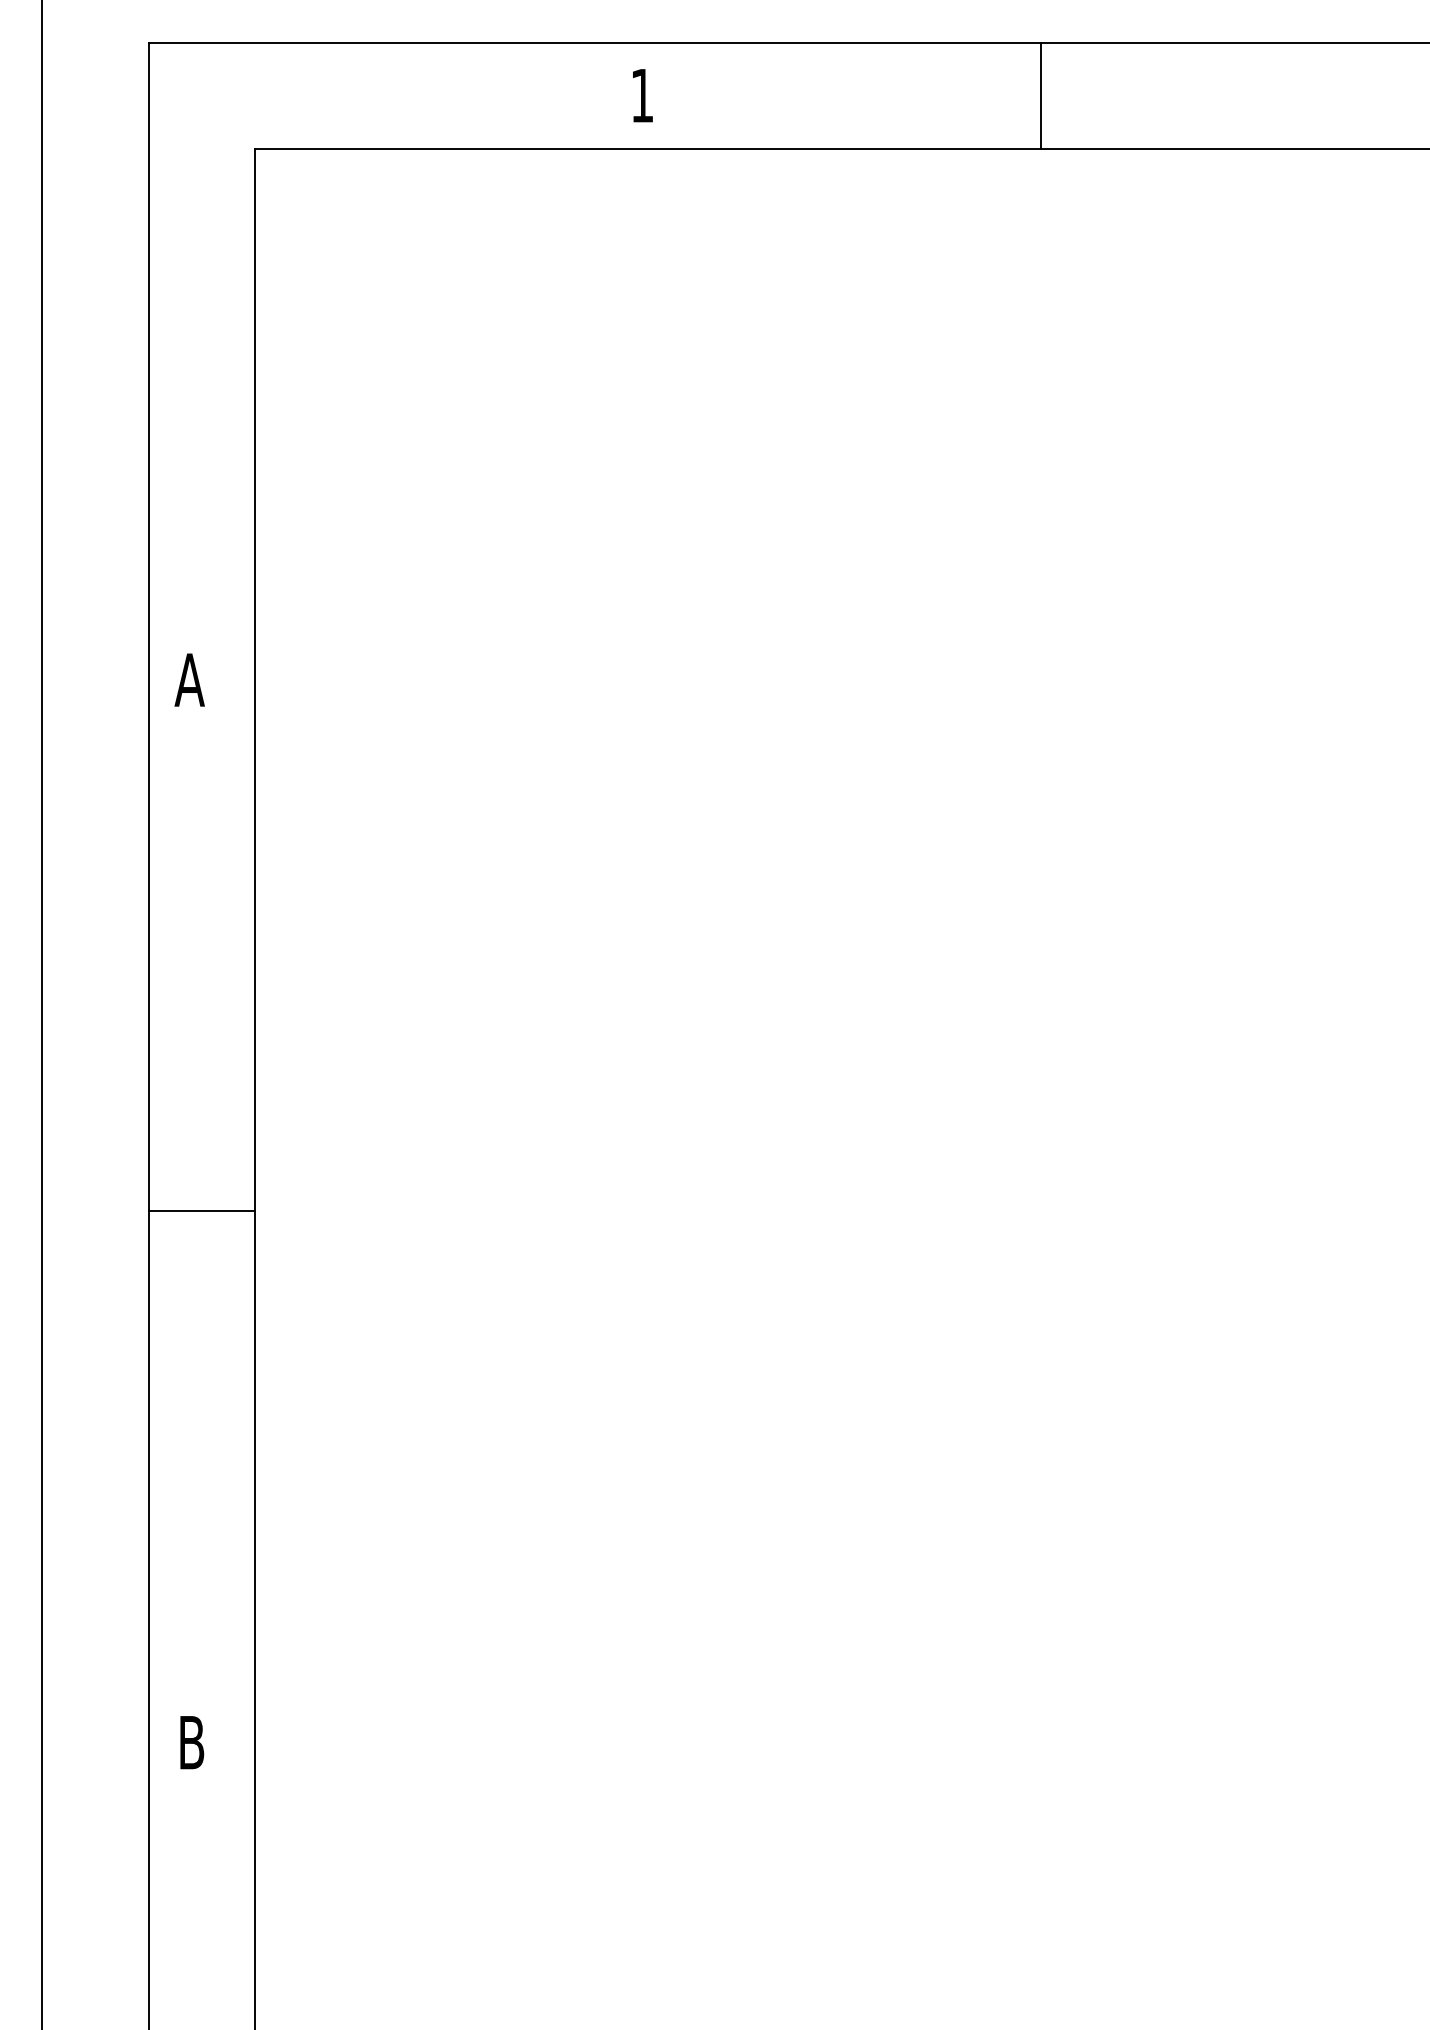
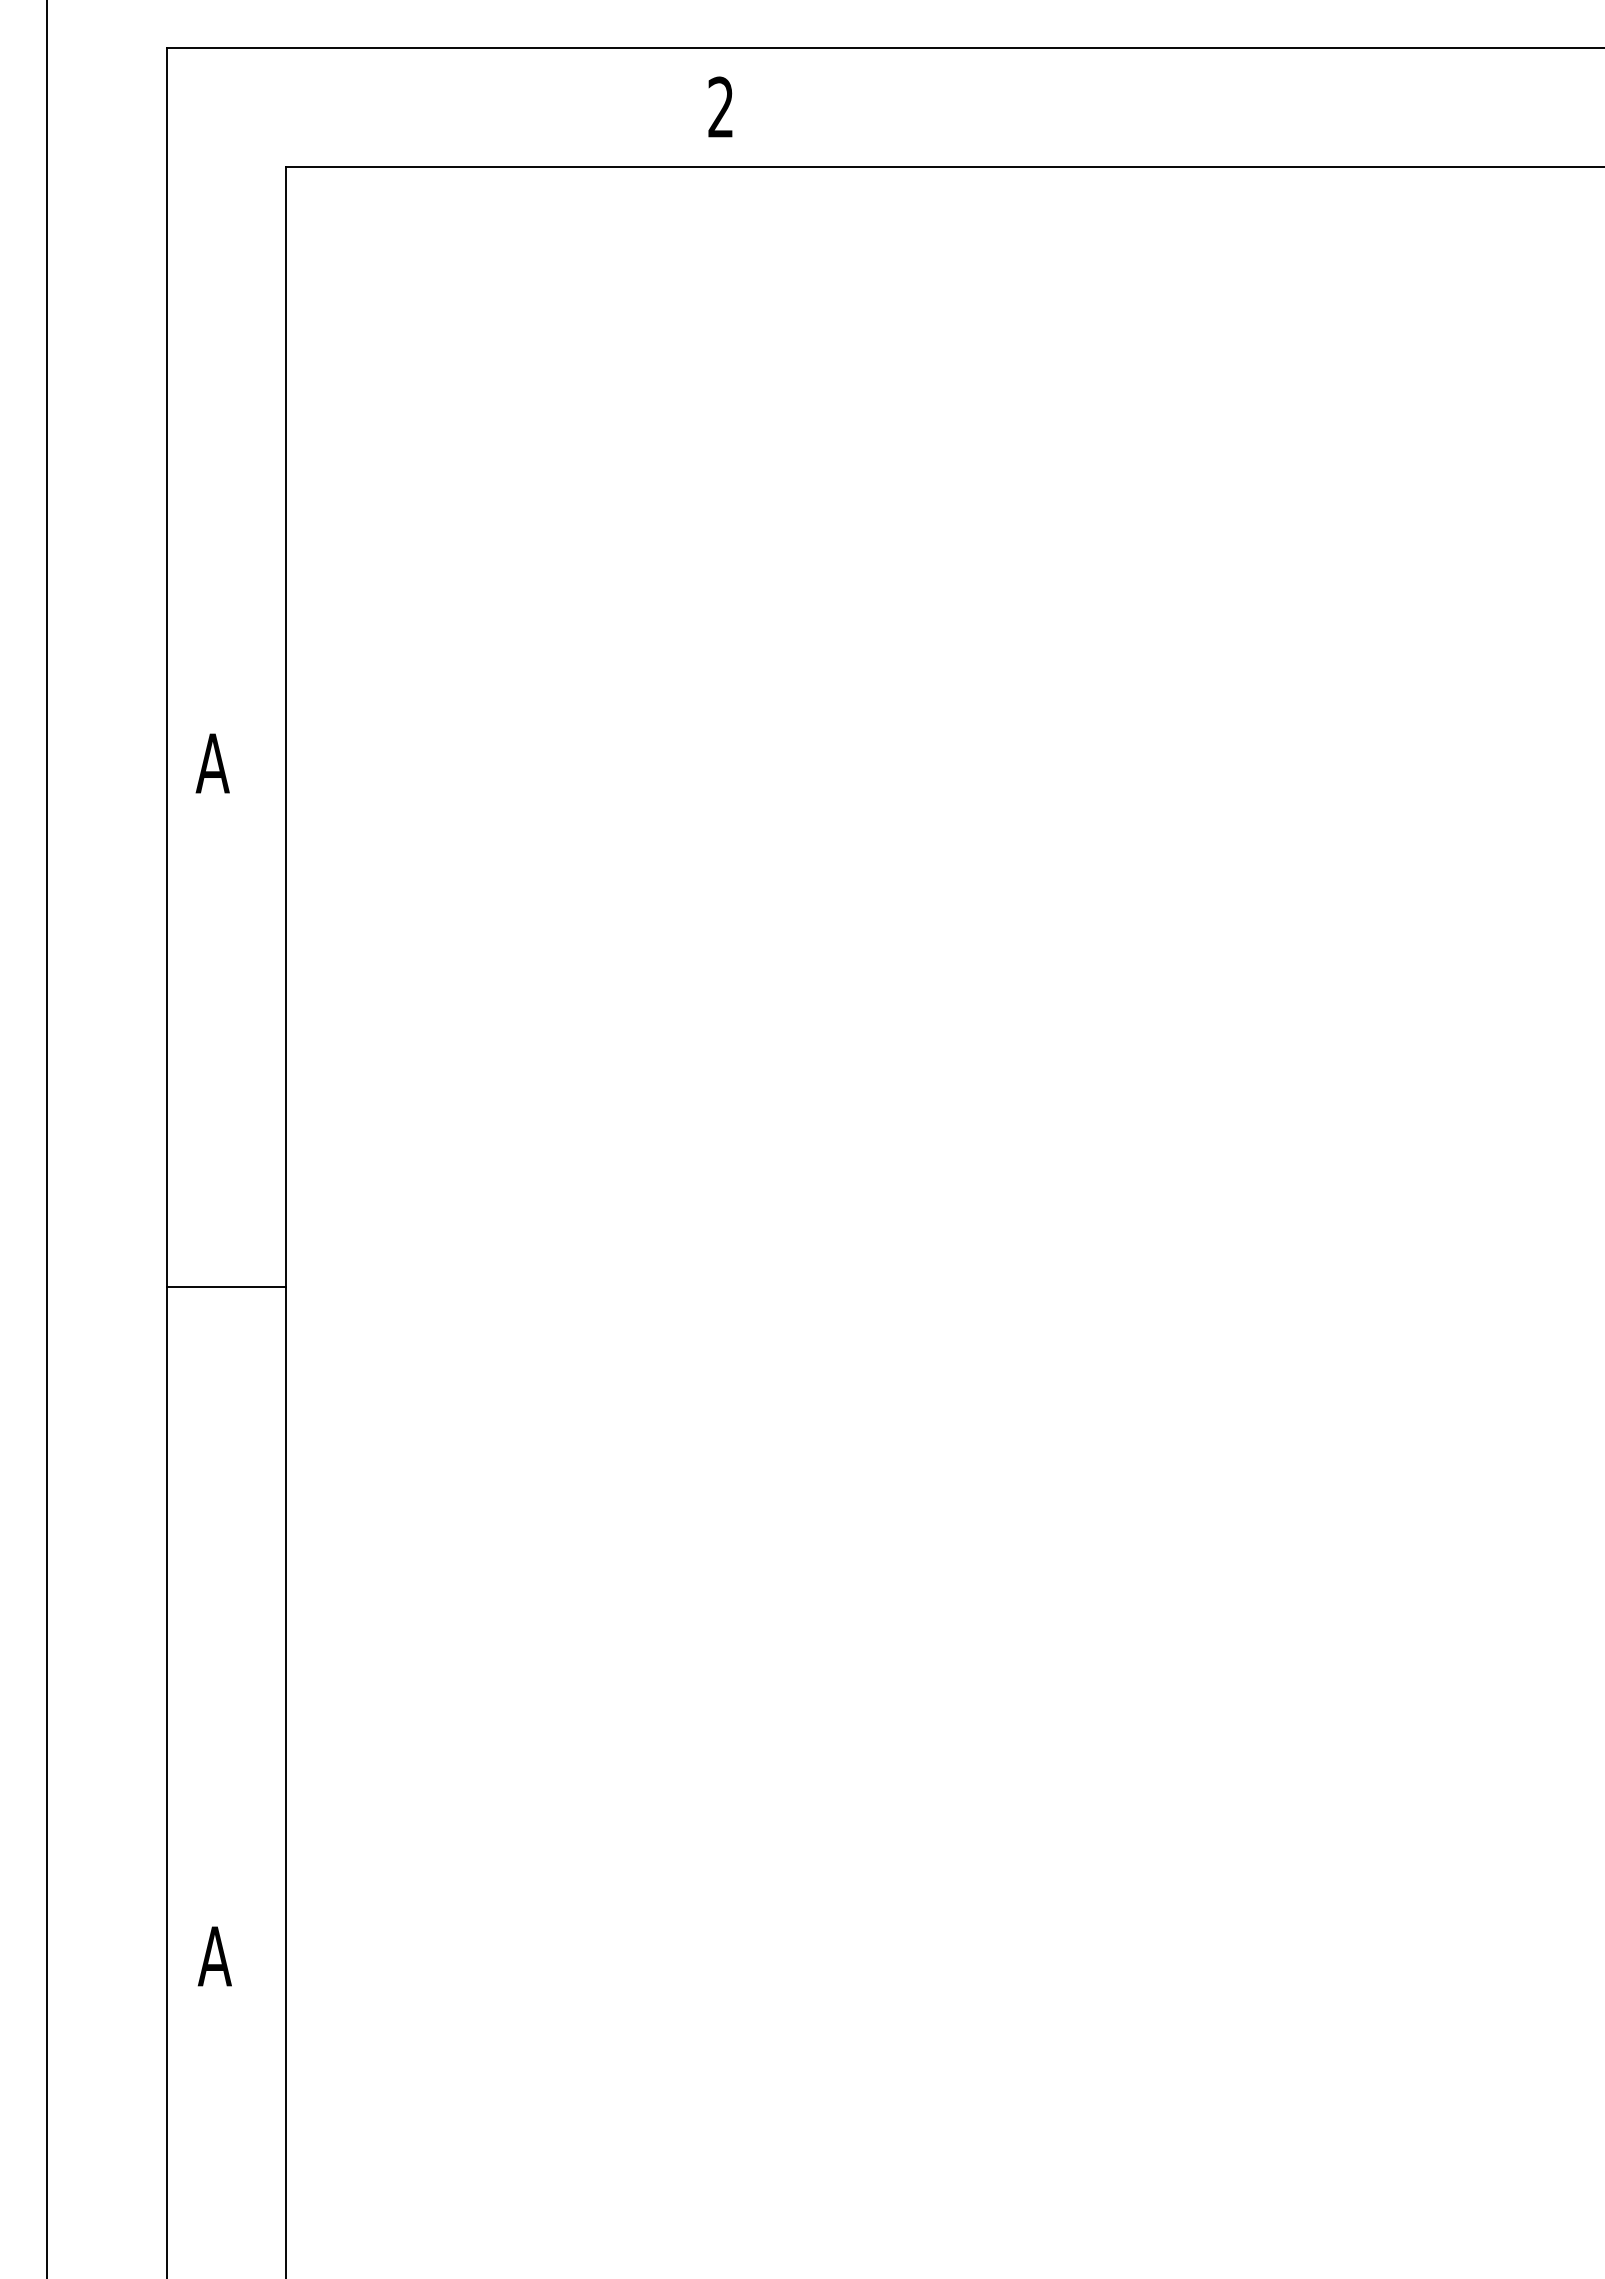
text: (641, 94) -> (720, 106), 1 -> 2
line: (1040, 95) -> (1168, 107), removed
line: (201, 1210) -> (226, 1286), moved
text: (191, 1742) -> (214, 1956), B -> A

